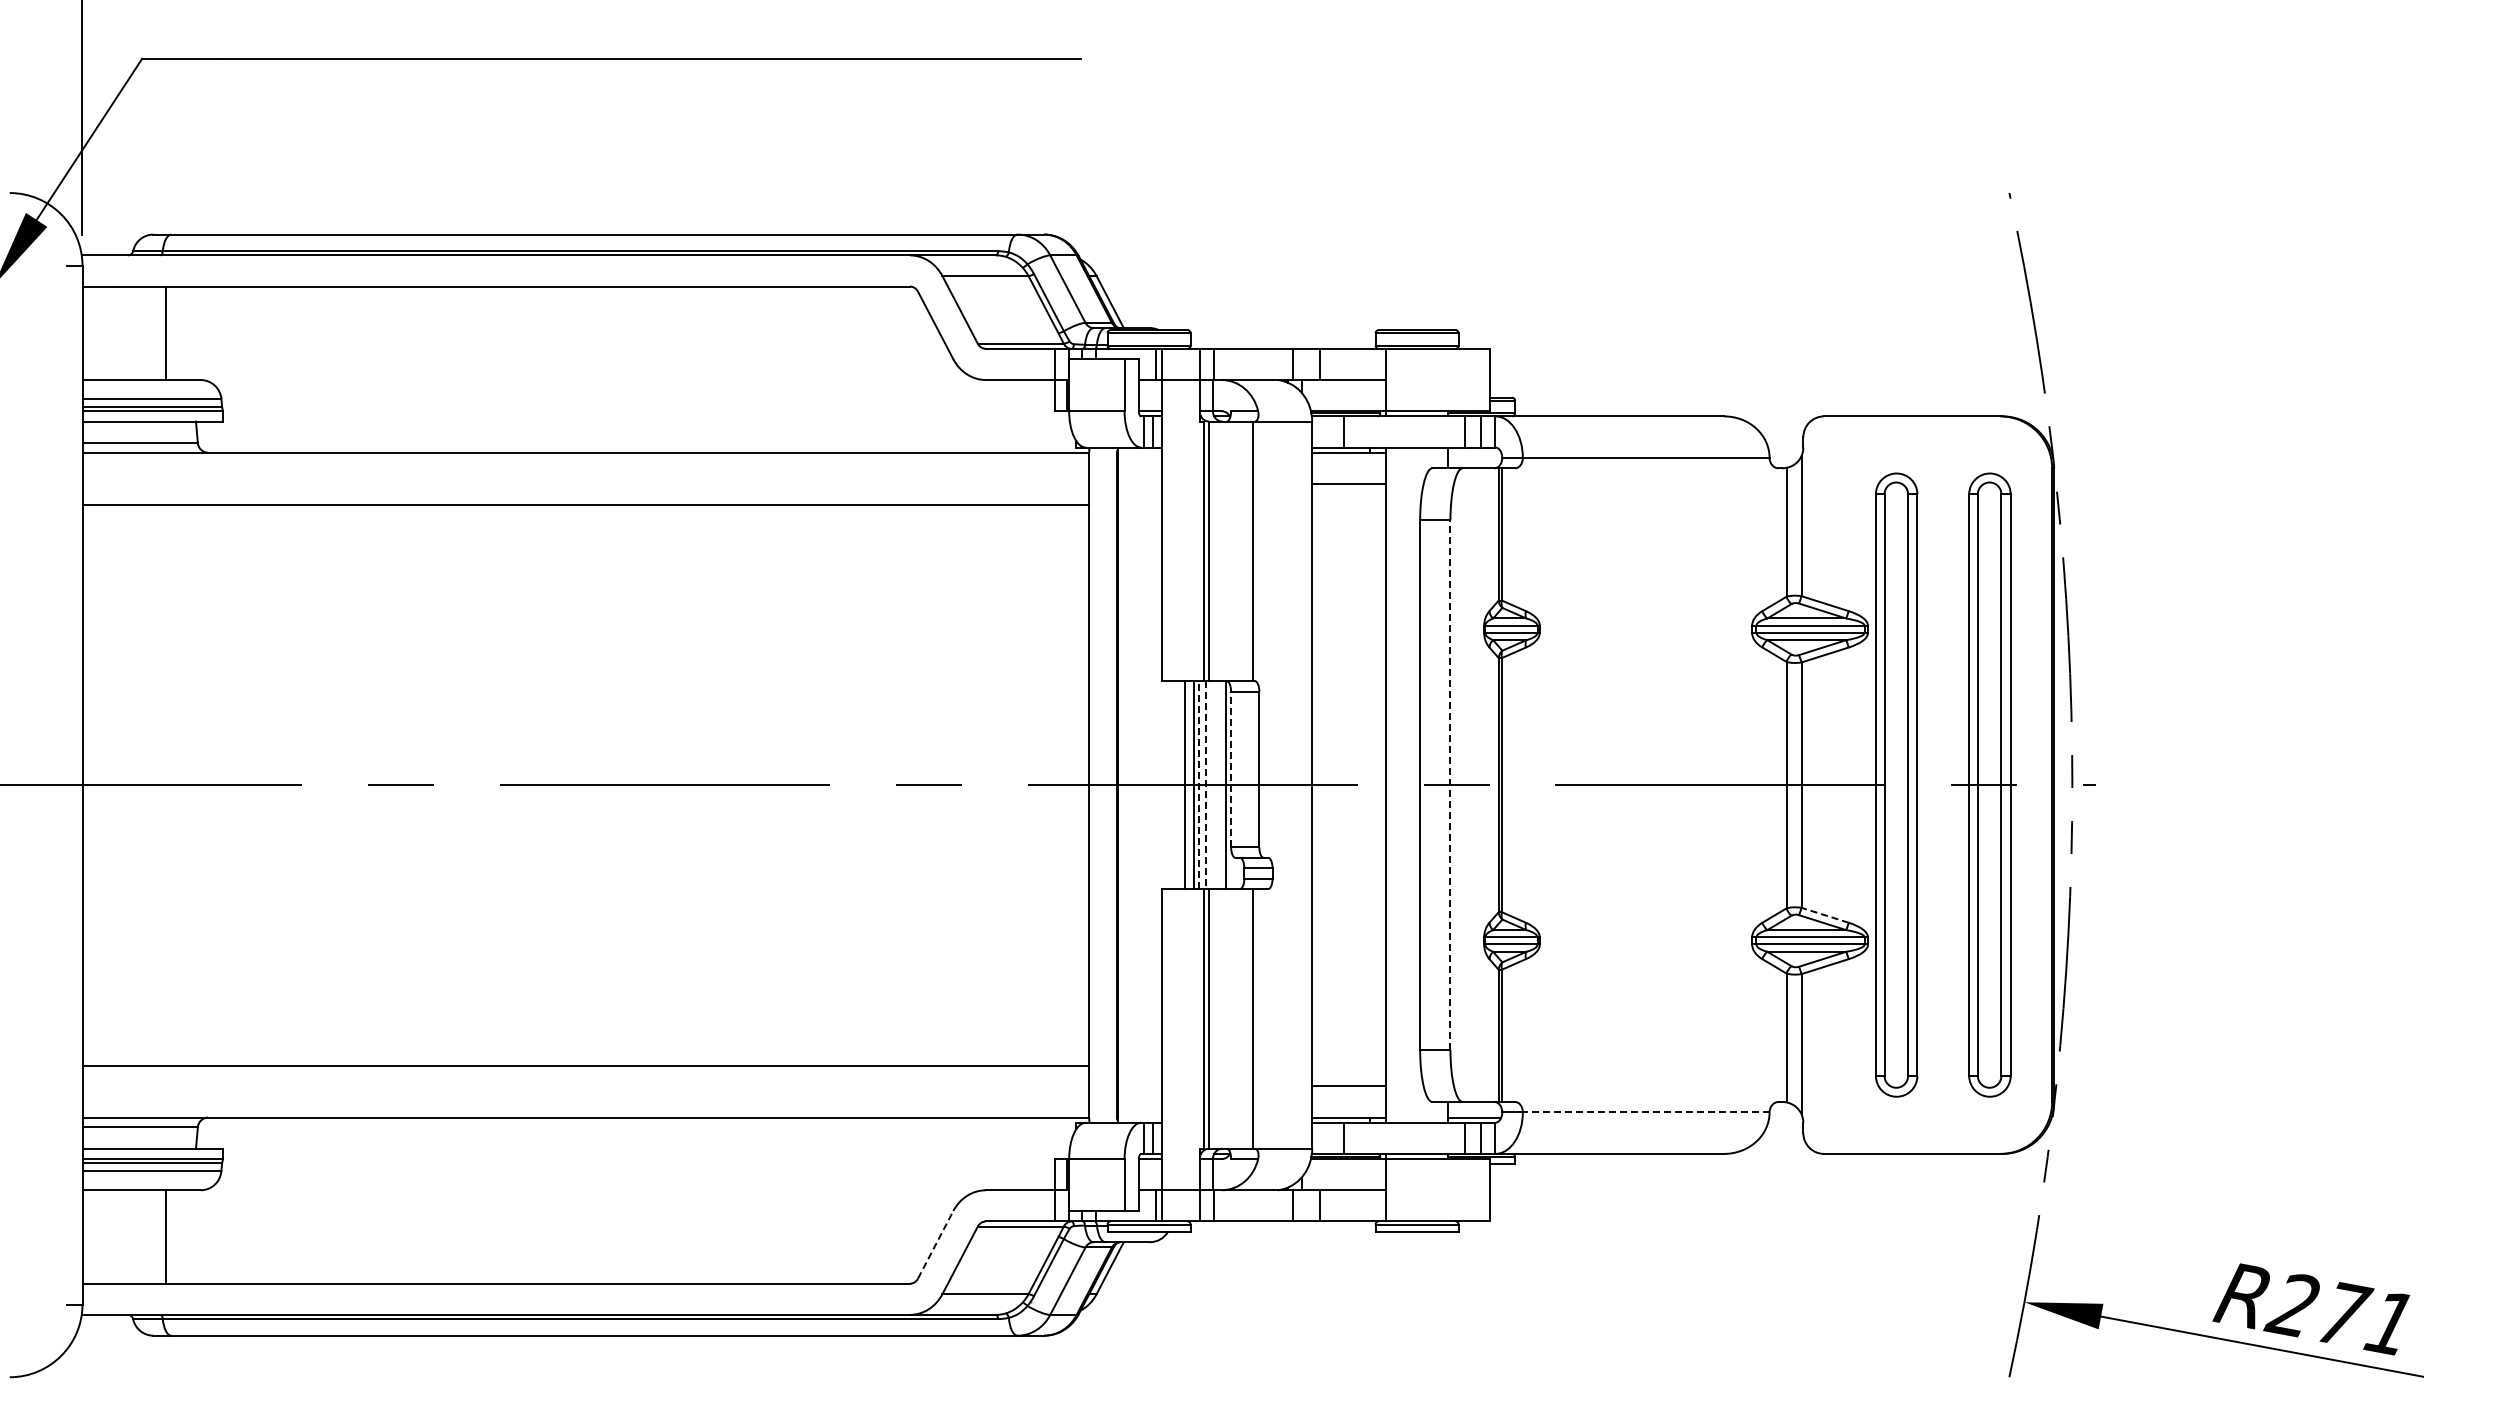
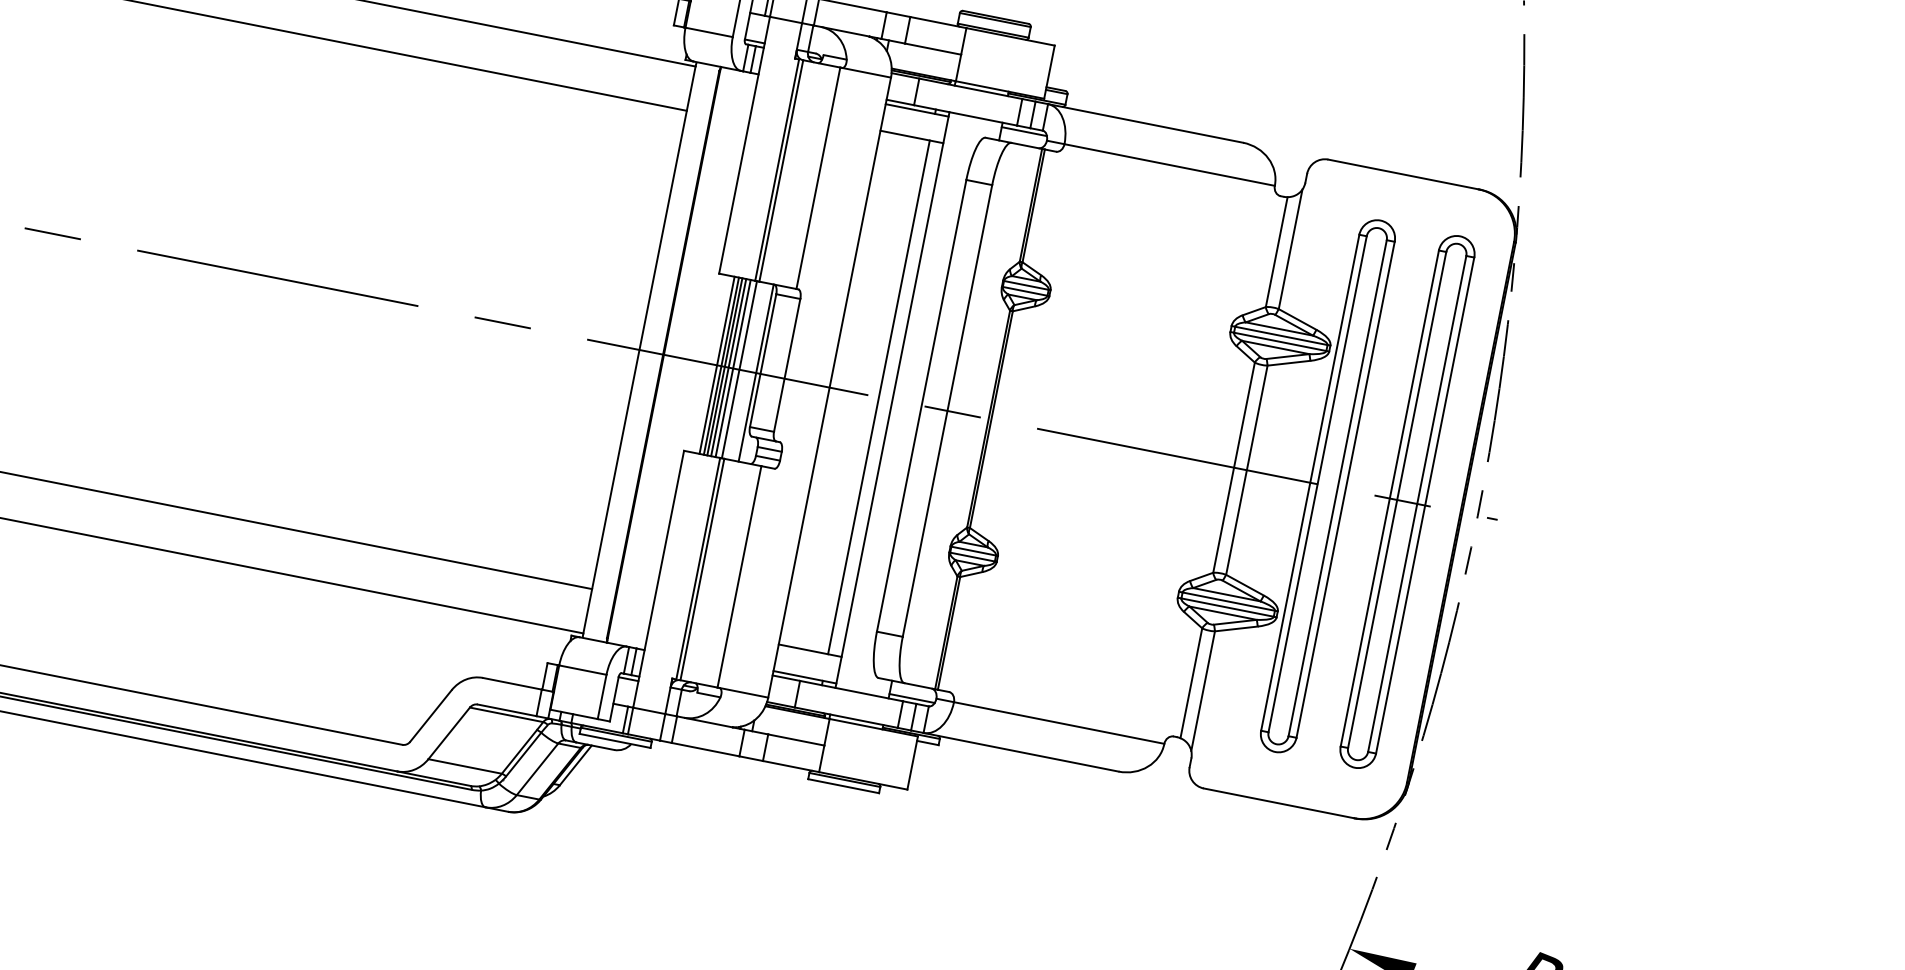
line: (1474, 452) -> (1024, 131), added
line: (1231, 769) -> (763, 360), dashed -> solid
line: (1370, 784) -> (879, 396), added
line: (1180, 785) -> (717, 365), added
line: (1189, 785) -> (724, 367), added
line: (1199, 785) -> (733, 368), dashed -> solid
line: (1206, 785) -> (739, 370), dashed -> solid
line: (1450, 785) -> (947, 411), dashed -> solid
line: (1825, 915) -> (1245, 585), dashed -> solid
line: (1645, 1112) -> (1058, 723), dashed -> solid
line: (935, 1244) -> (430, 715), dashed -> solid

